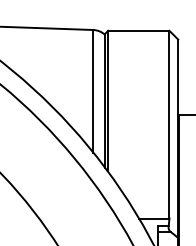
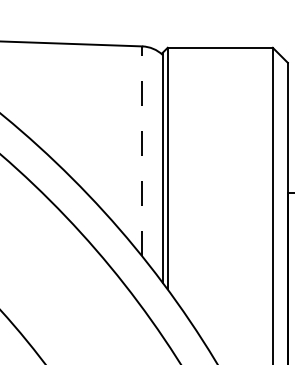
line: (93, 90) -> (142, 150), solid -> dashed

